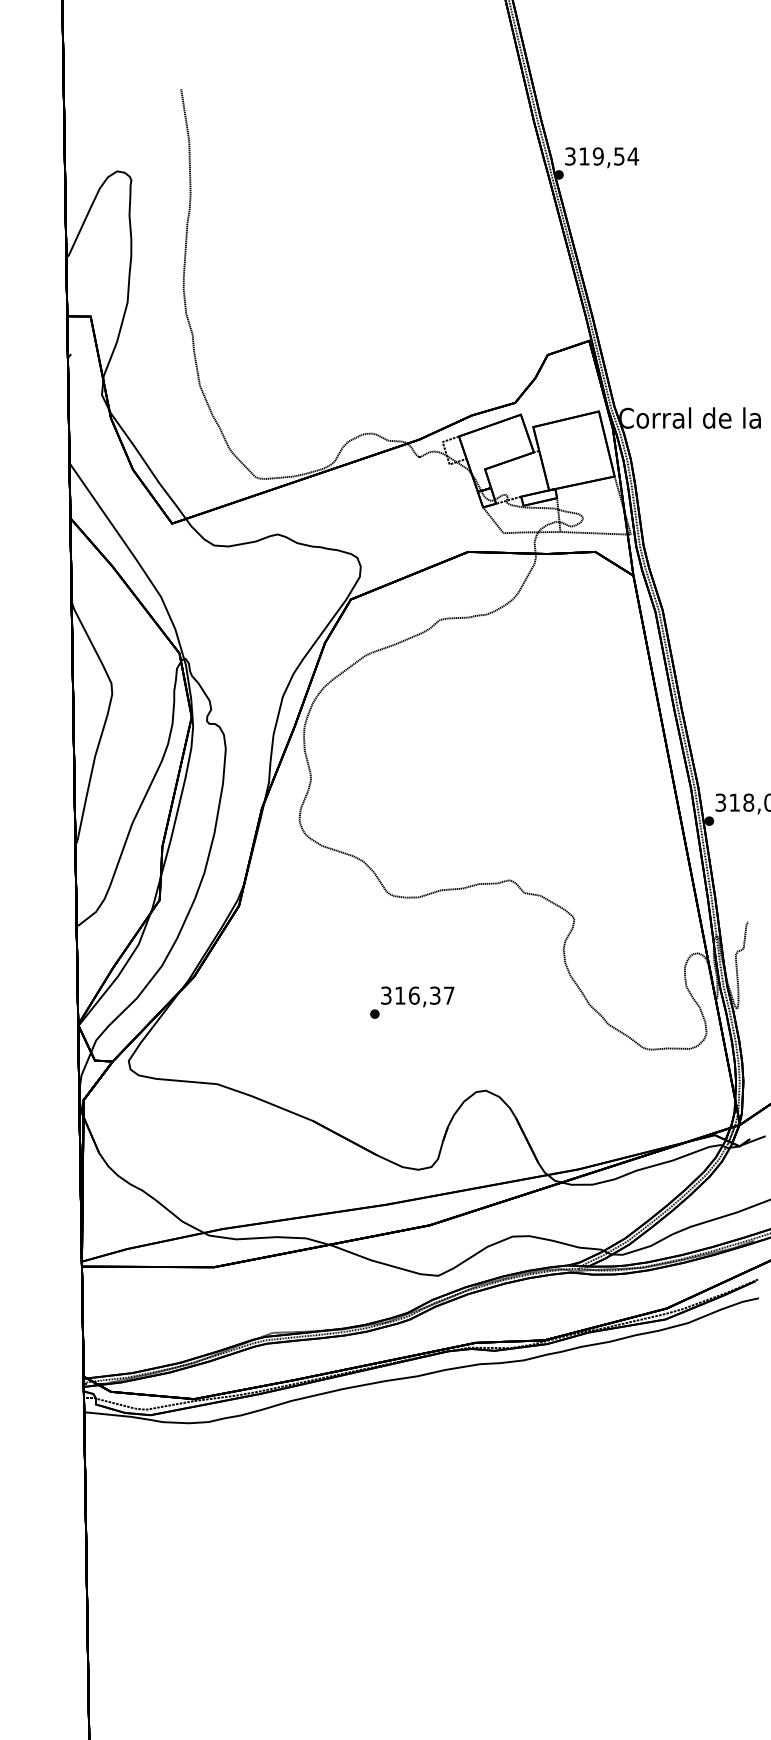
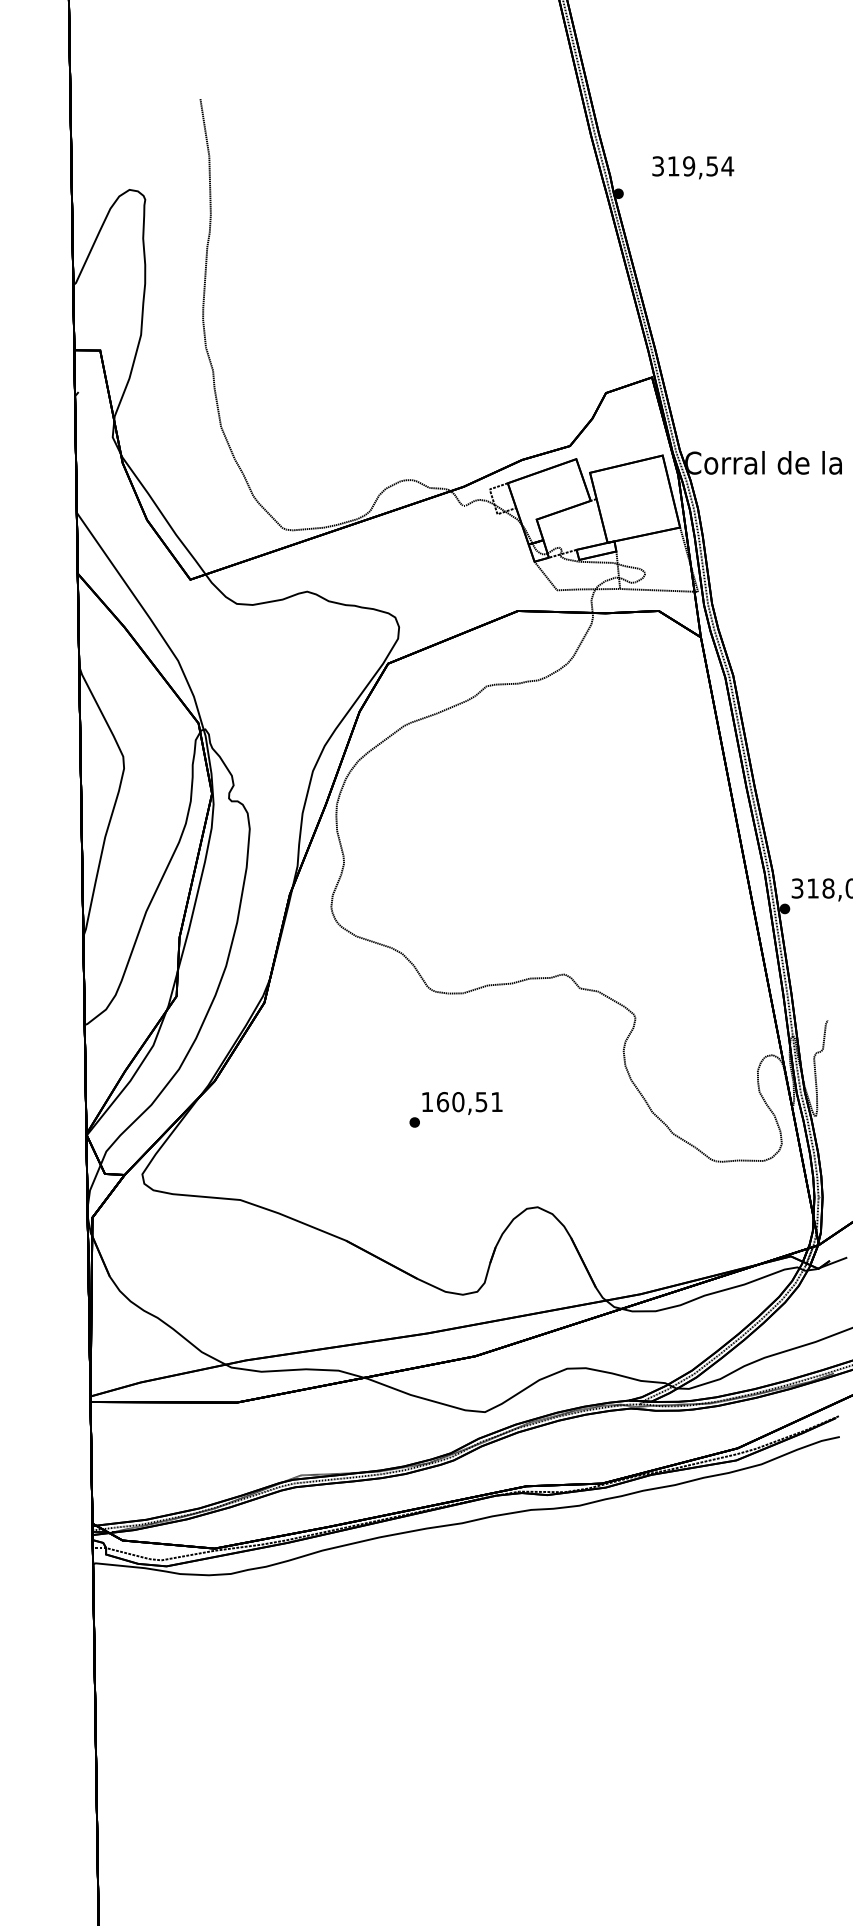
text: (602, 157) -> (693, 167), moved
text: (417, 996) -> (461, 1102), 316,37 -> 160,51

